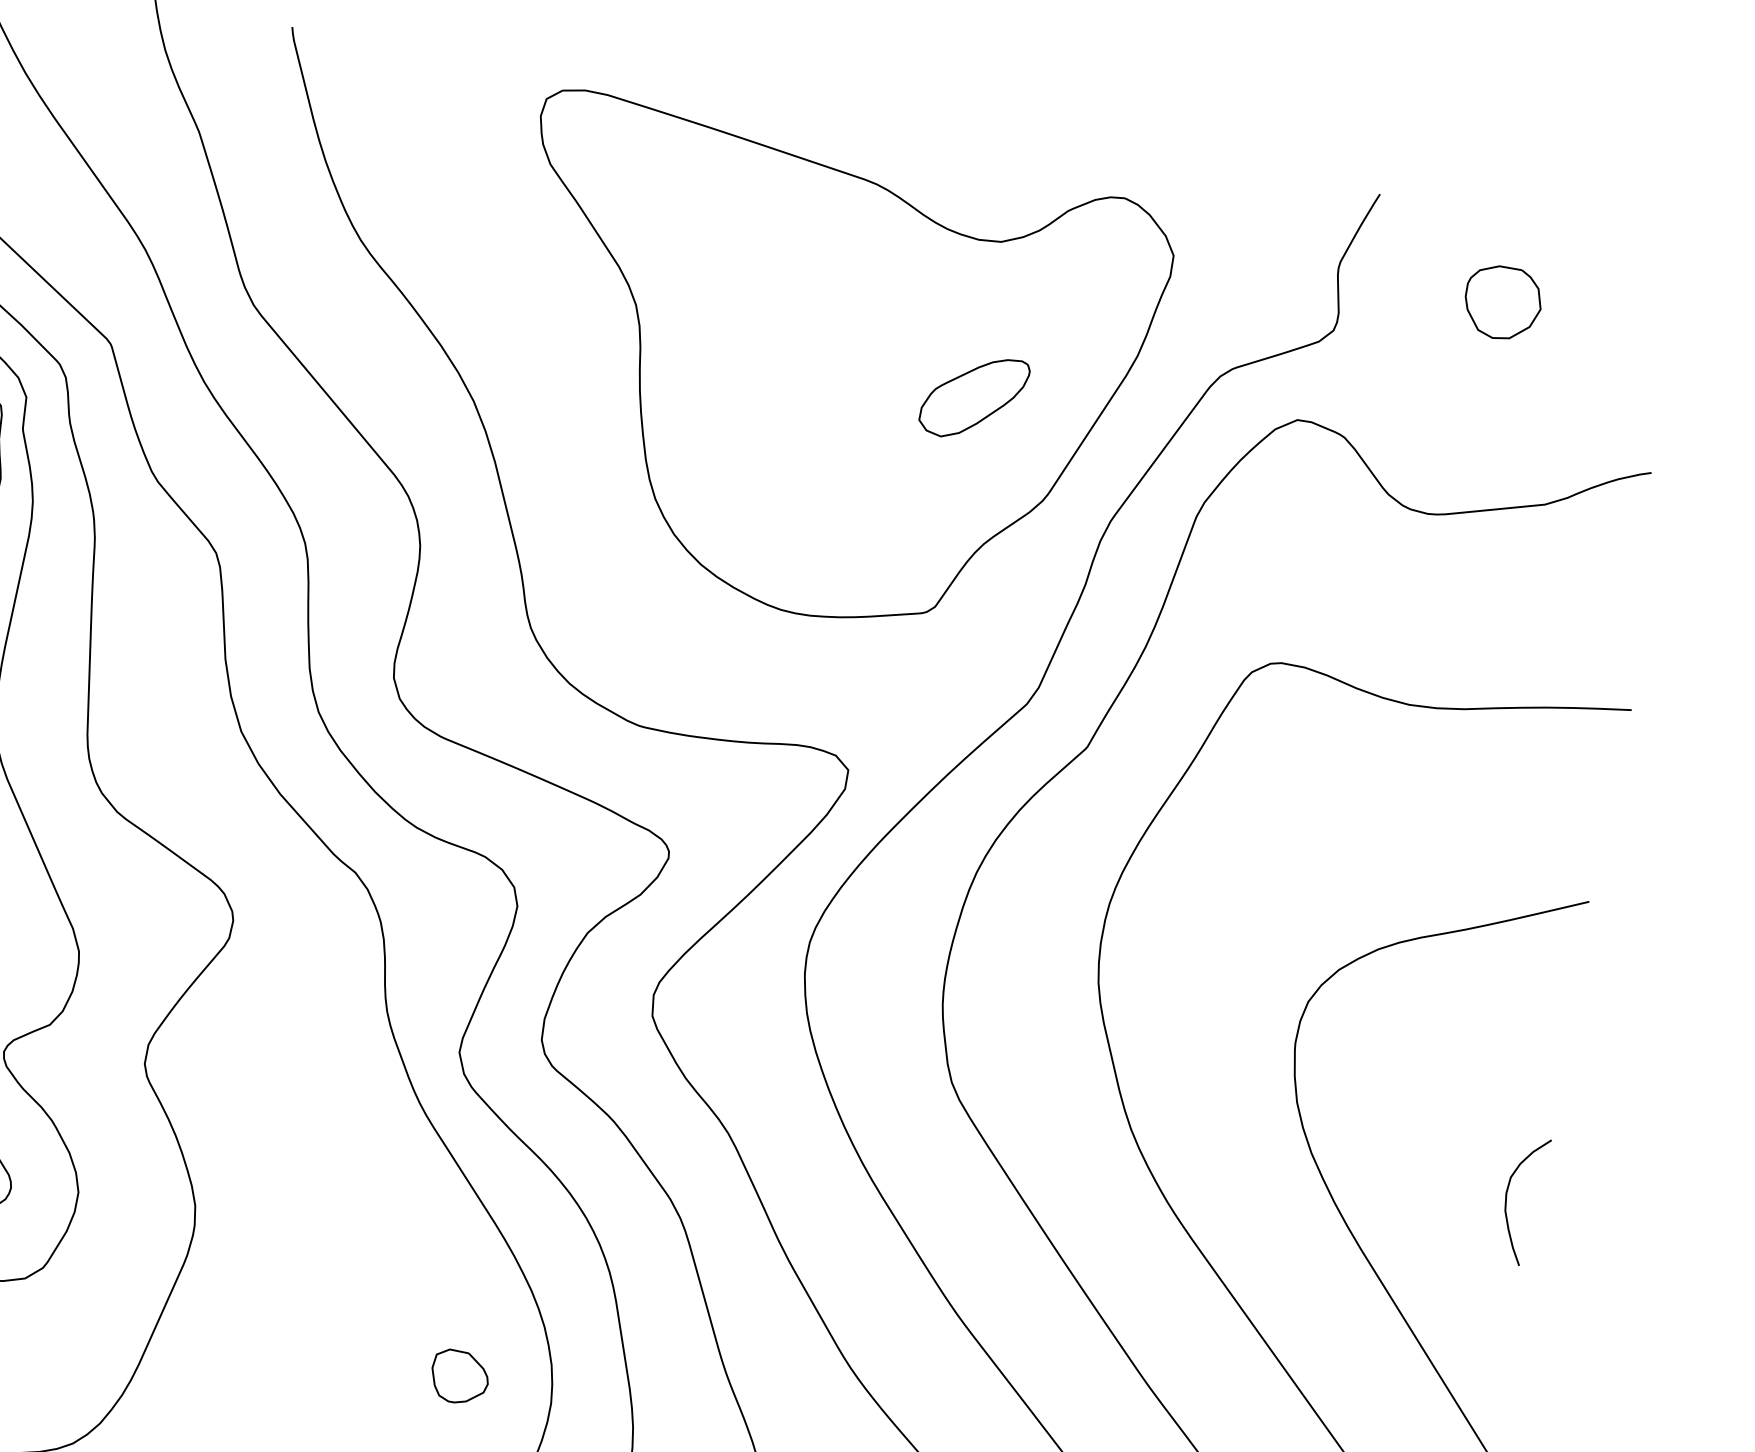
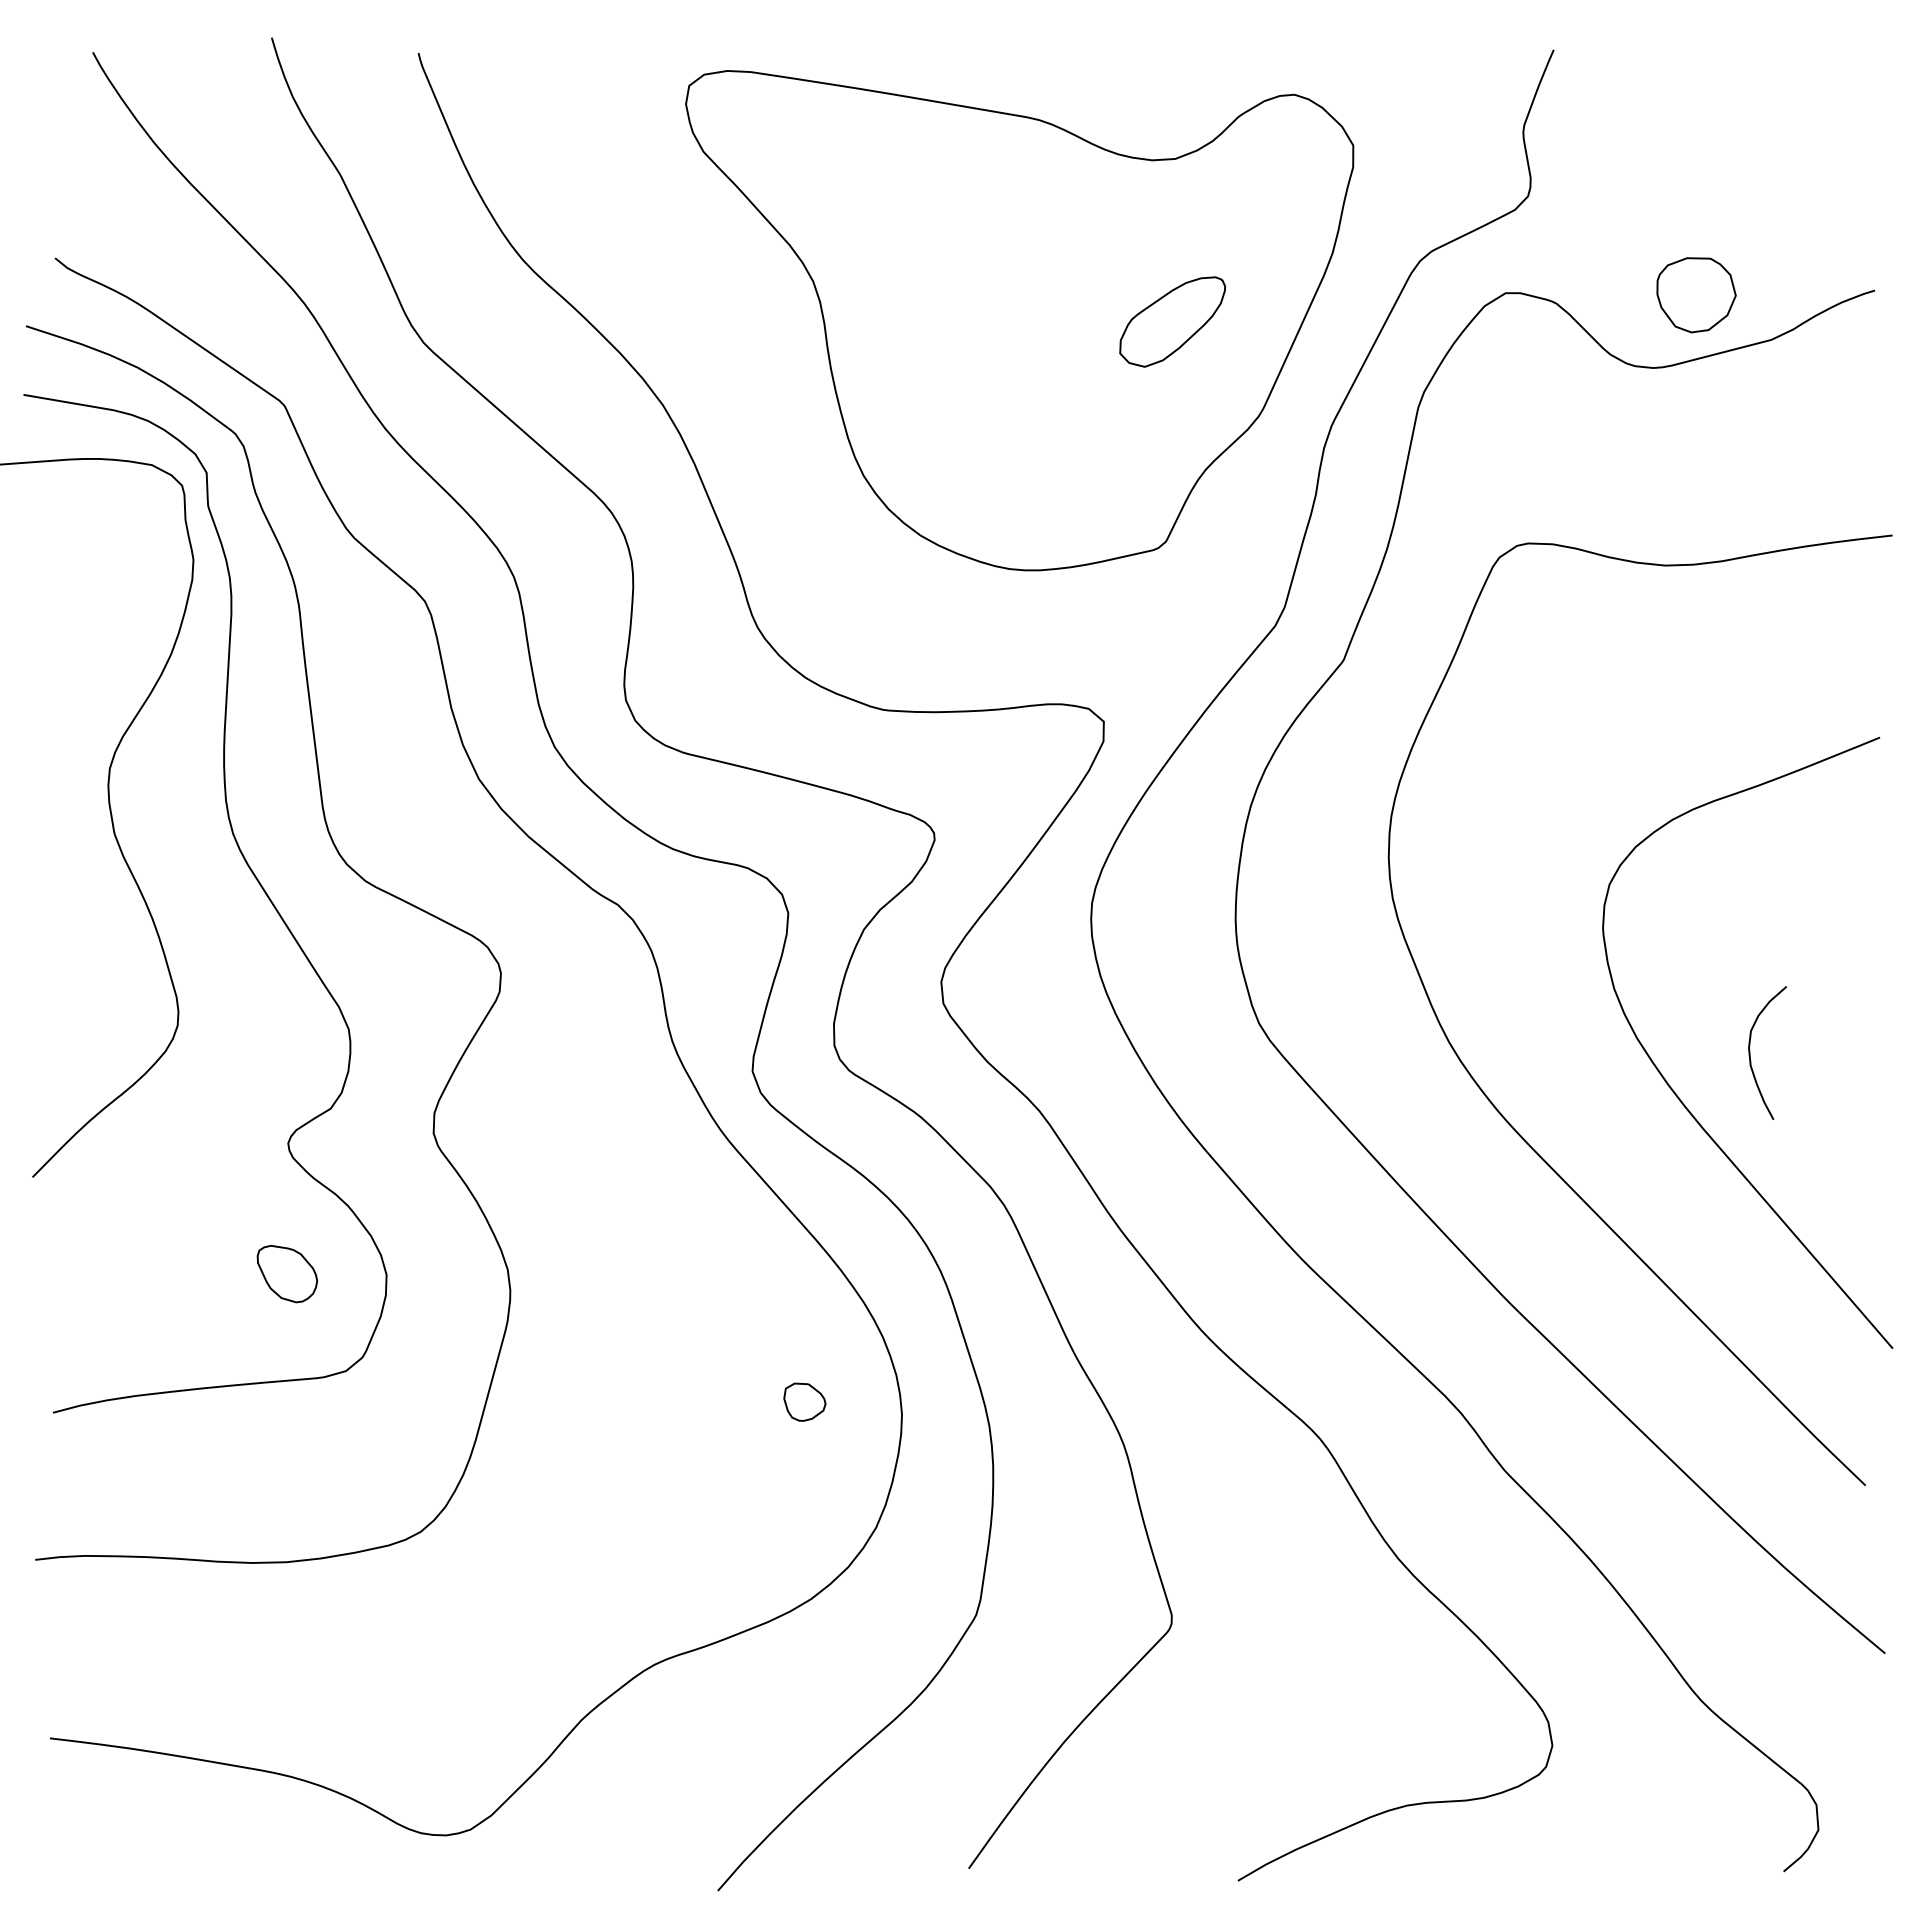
part: (1502, 303) -> (1696, 295), moved
curve: (1507, 1197) -> (1750, 1052), moved
part: (459, 1376) -> (804, 1401), size x0.7

